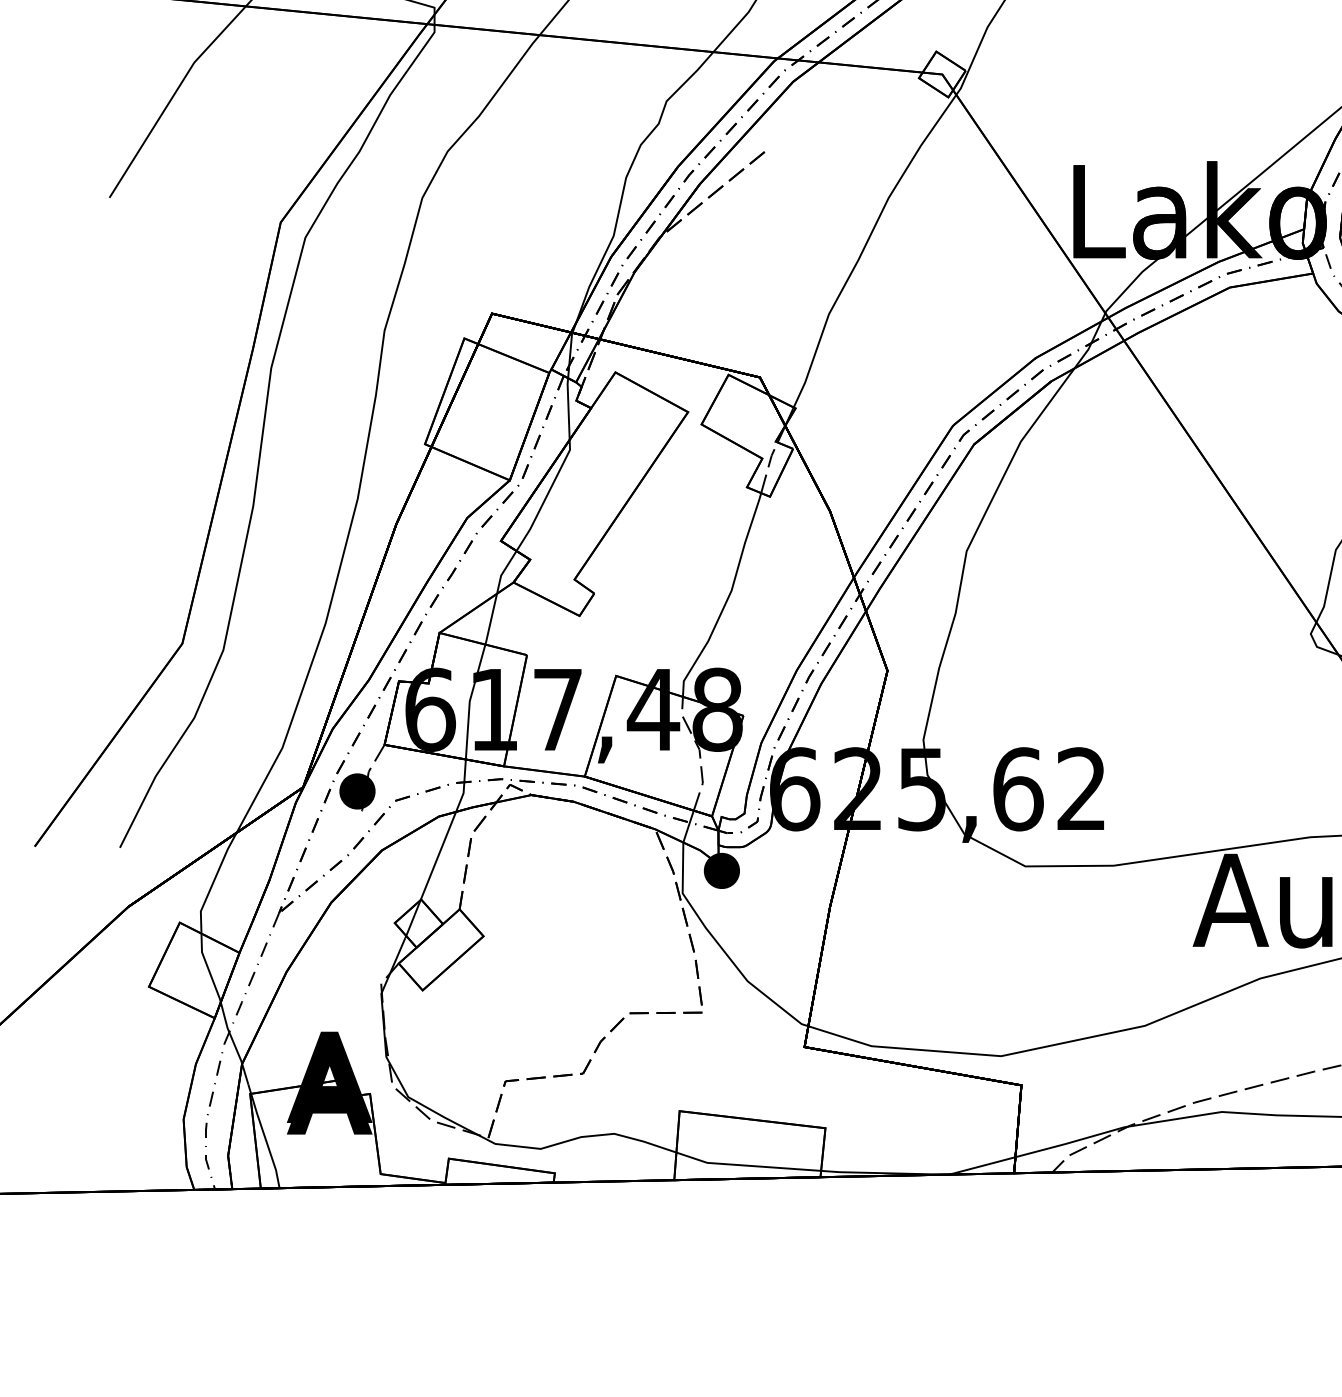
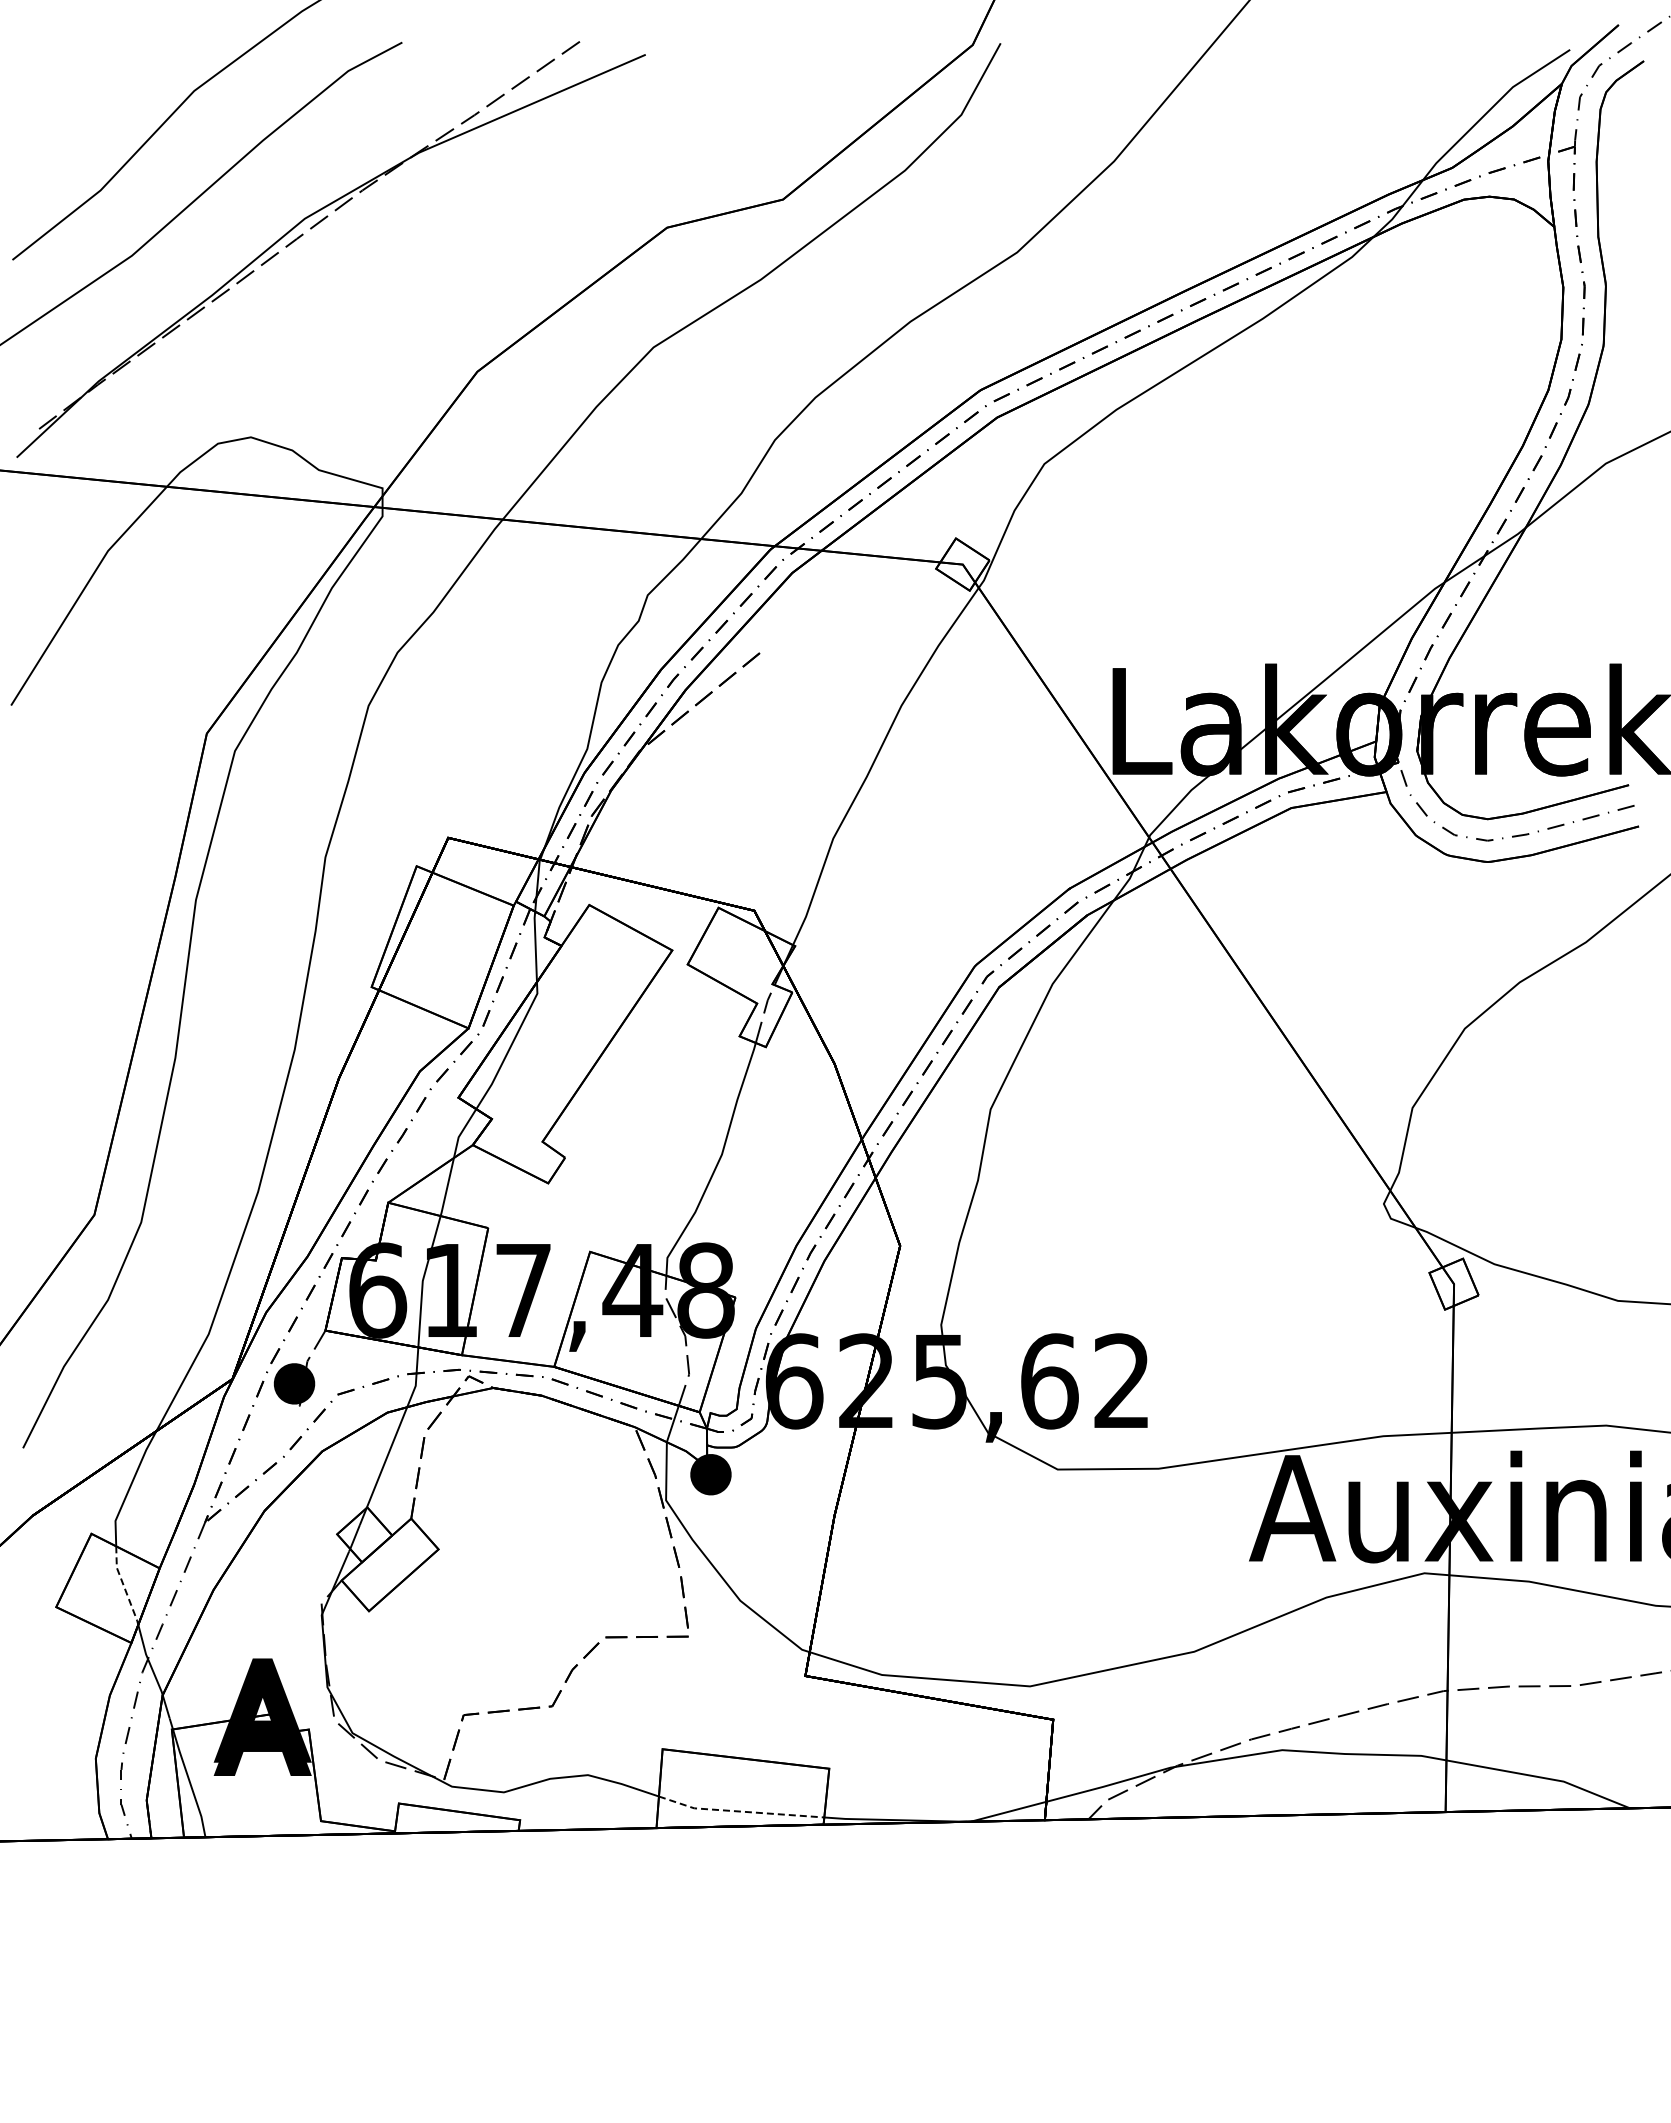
line: (208, 968) -> (124, 1586), solid -> dashed
line: (746, 1165) -> (739, 1811), solid -> dashed

